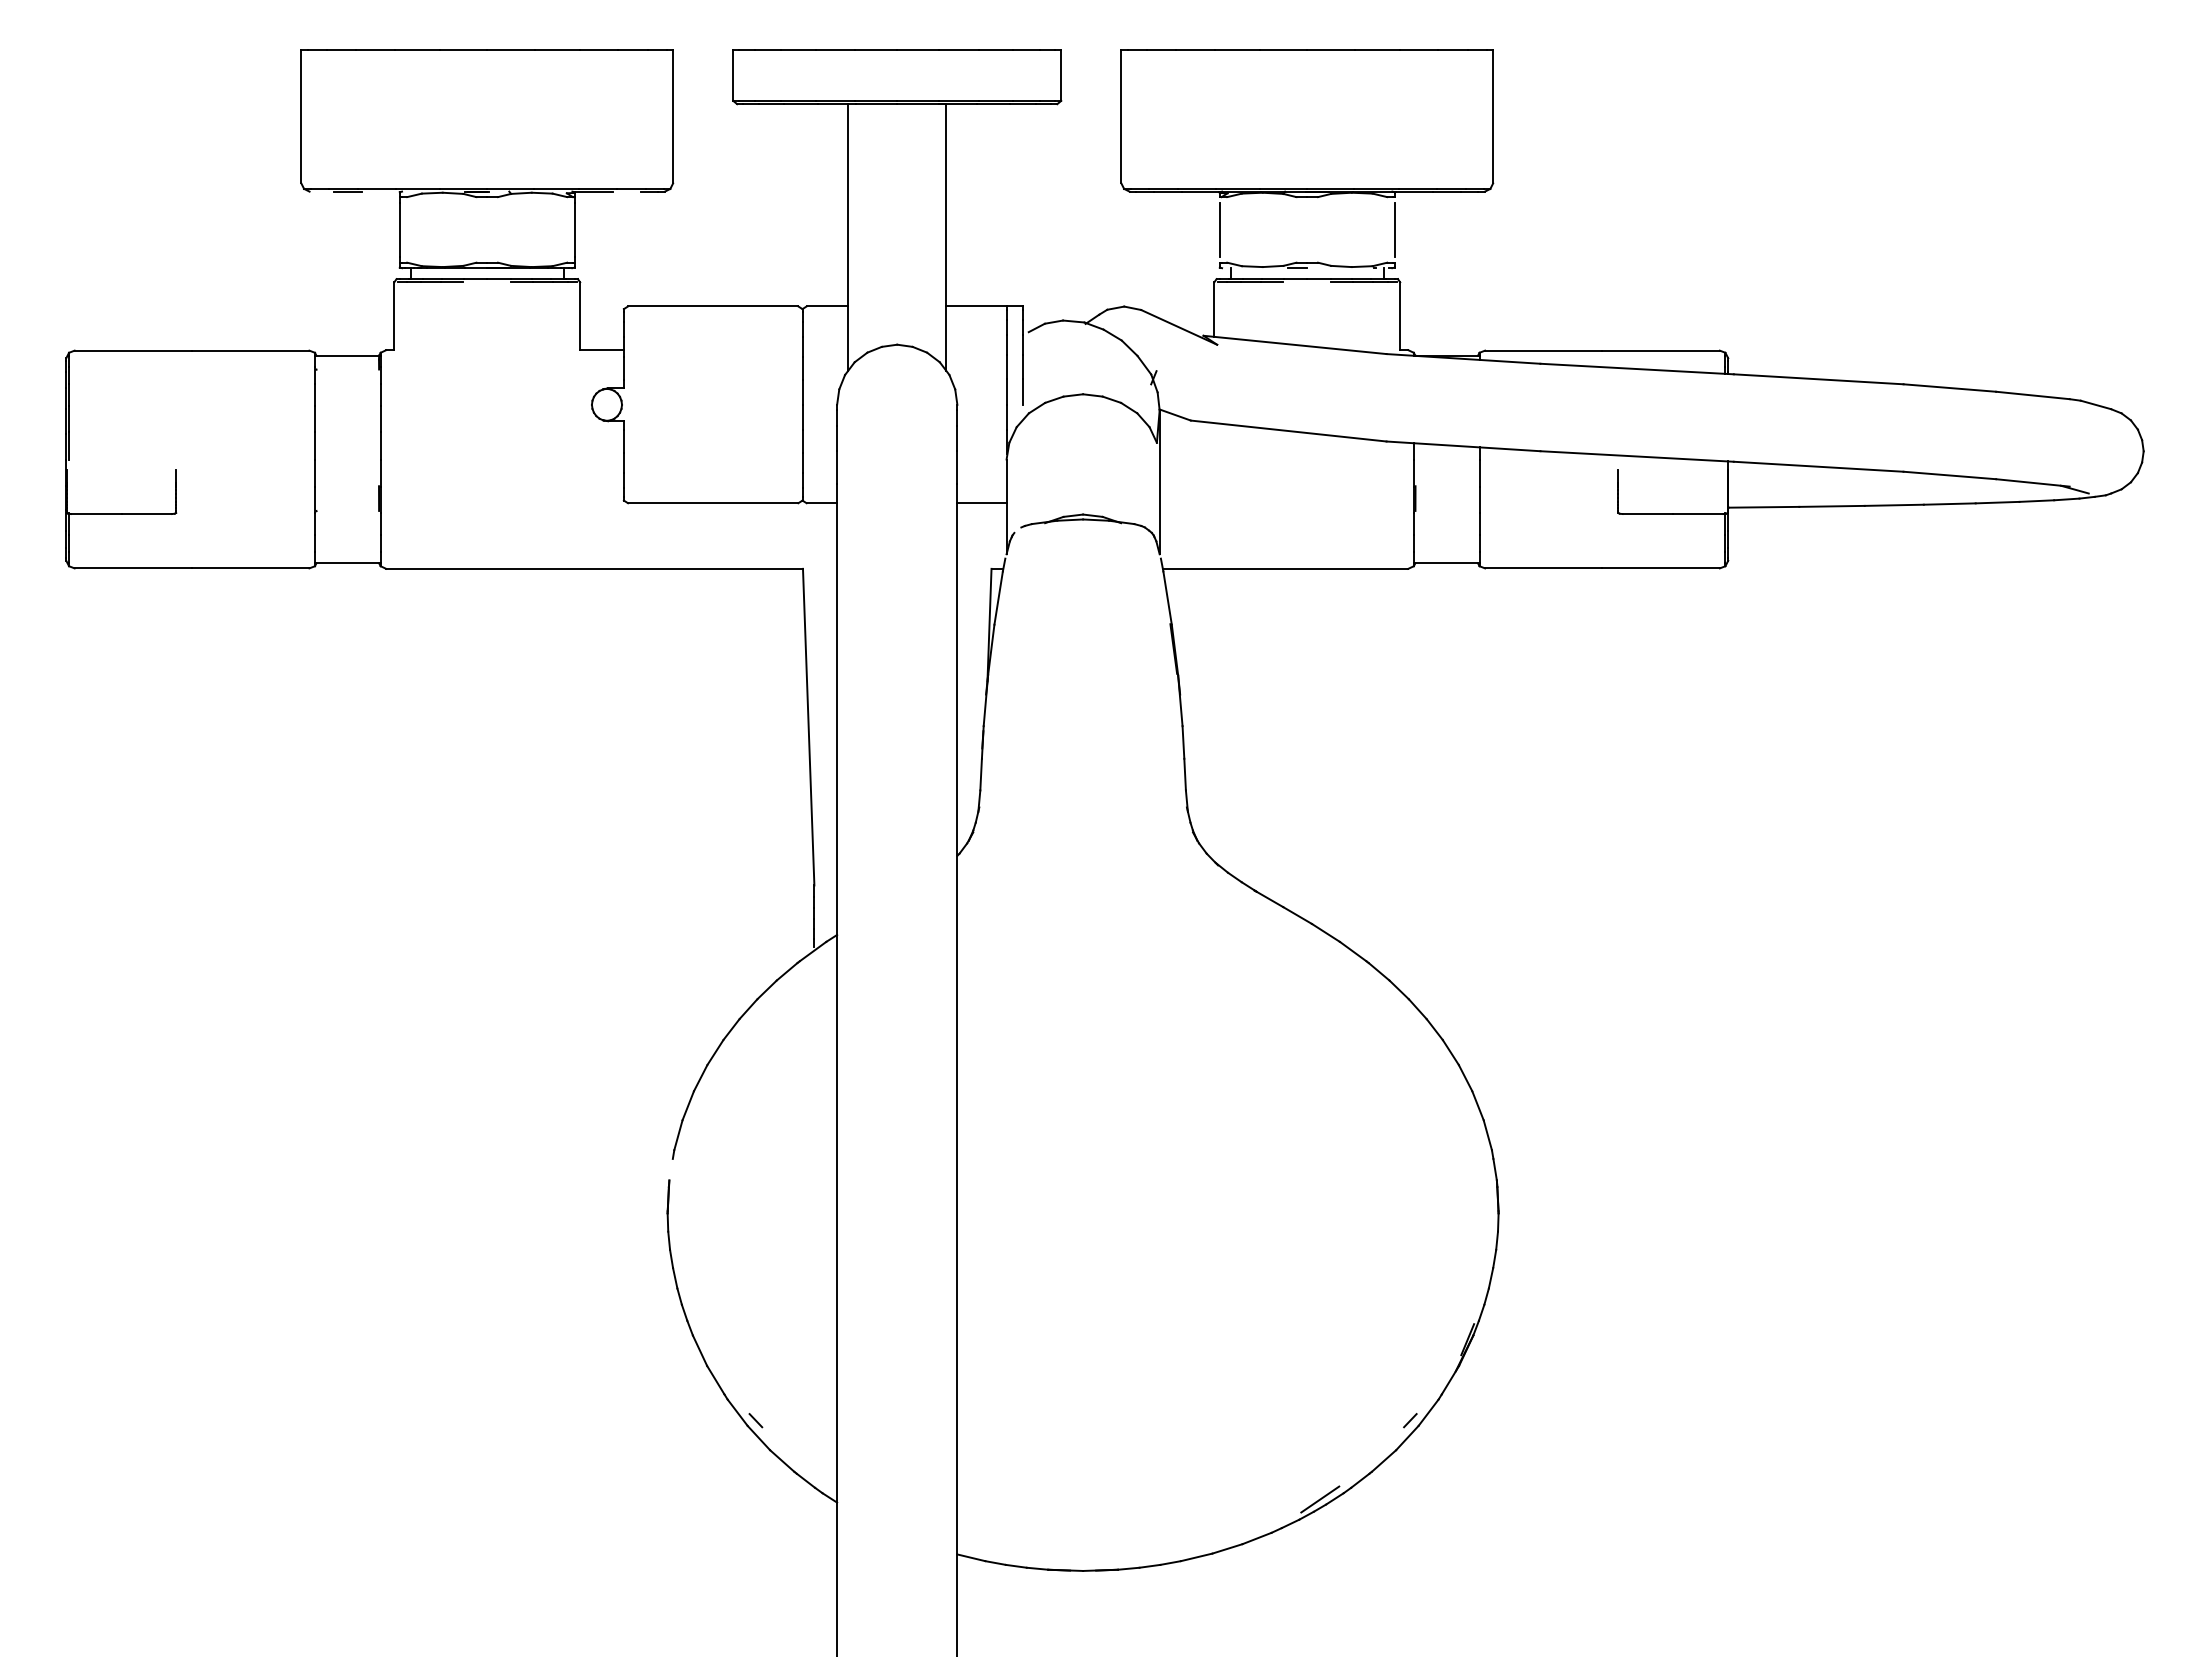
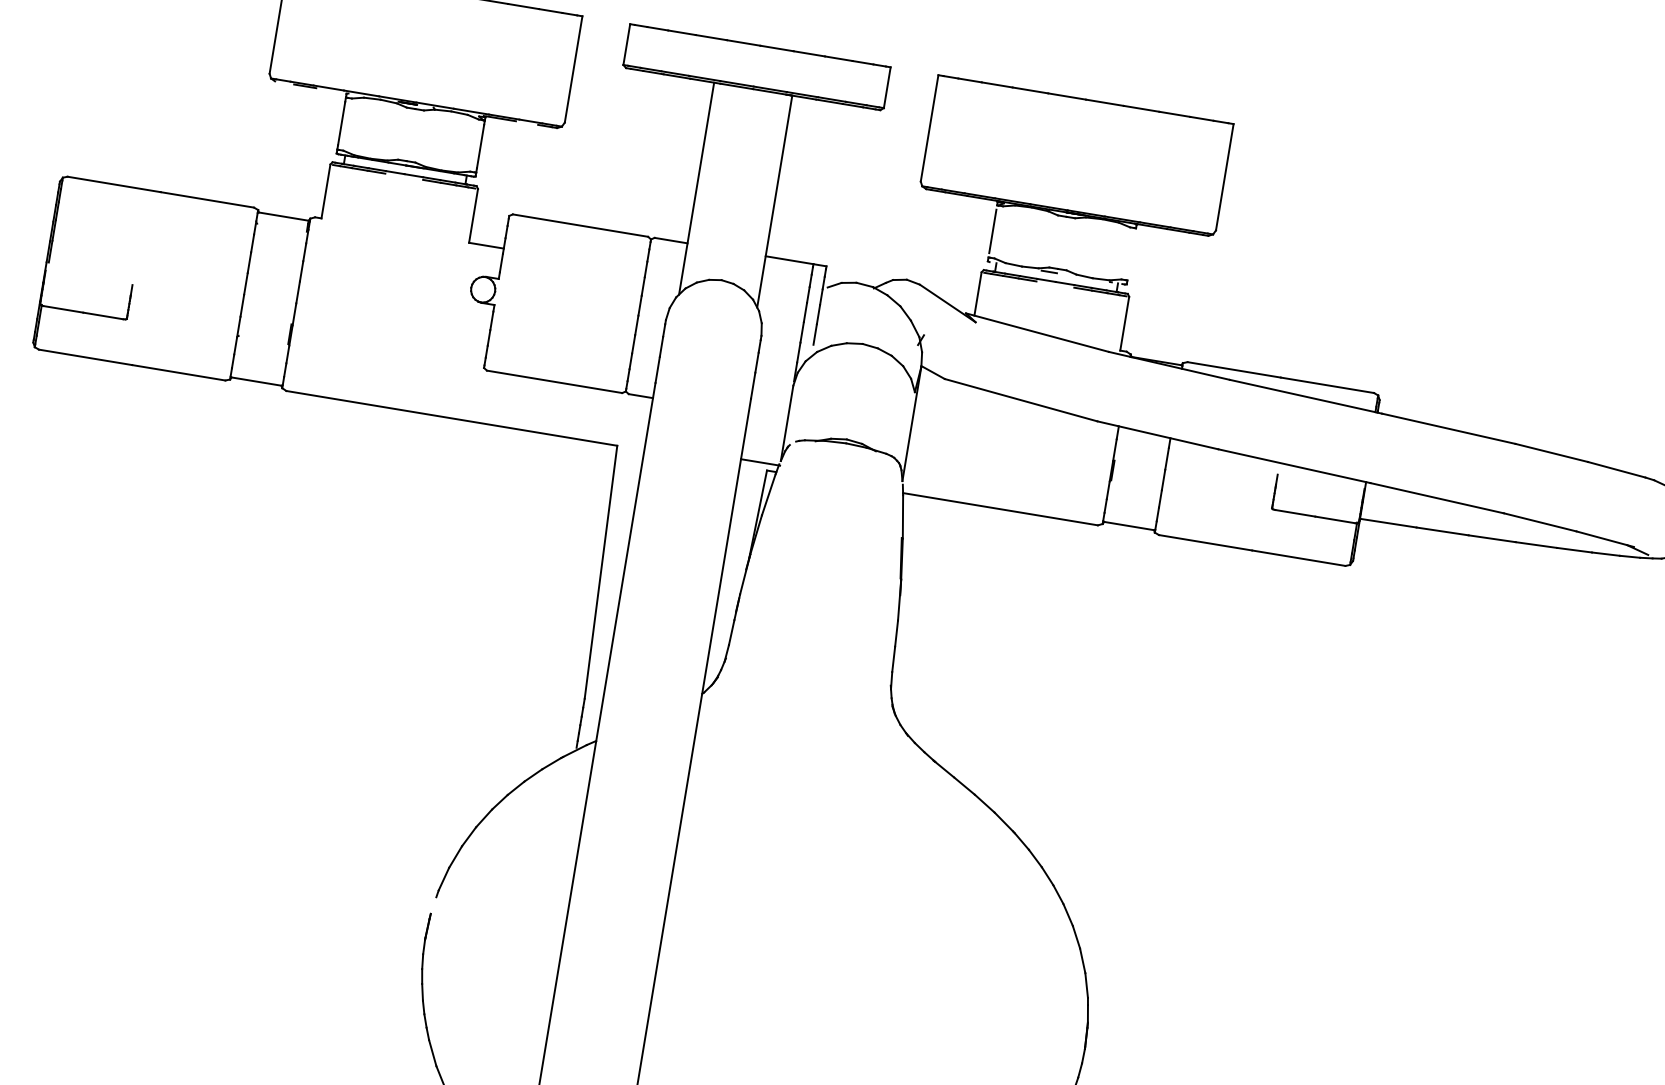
line: (1394, 229) -> (1131, 254), removed
line: (981, 503) -> (760, 462), moved

